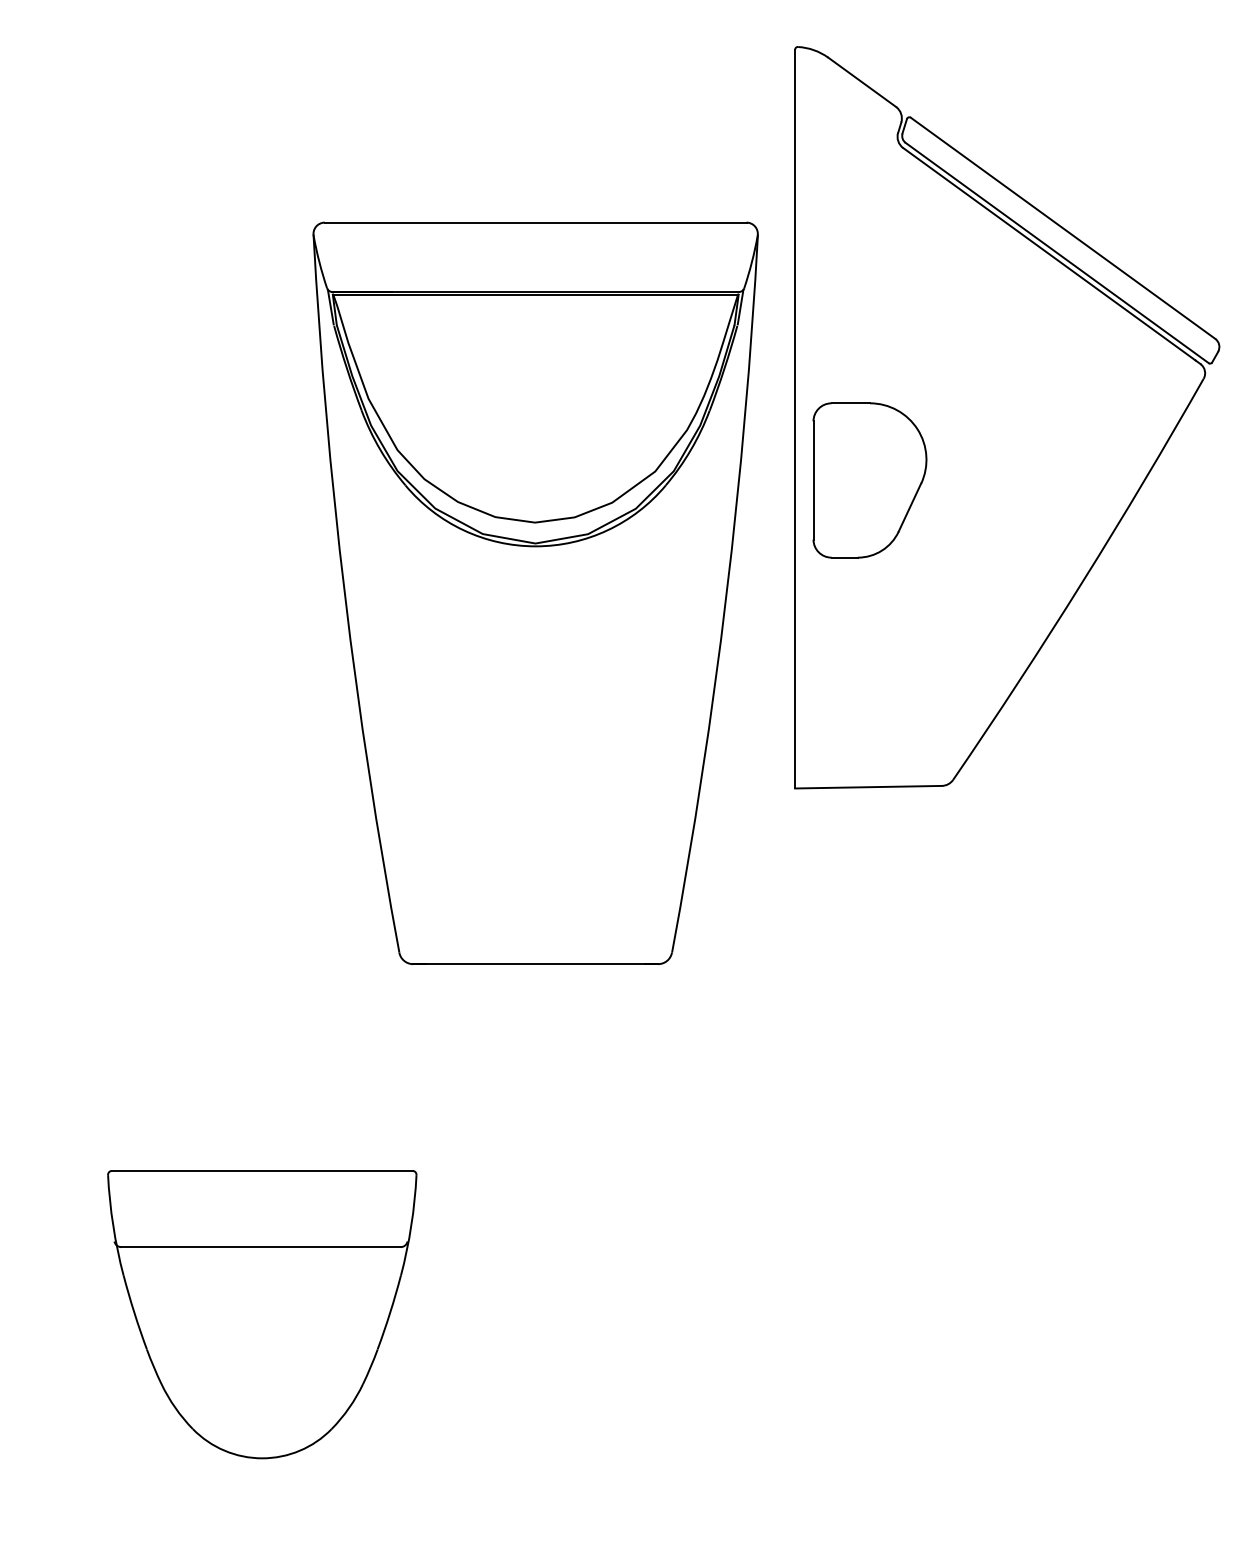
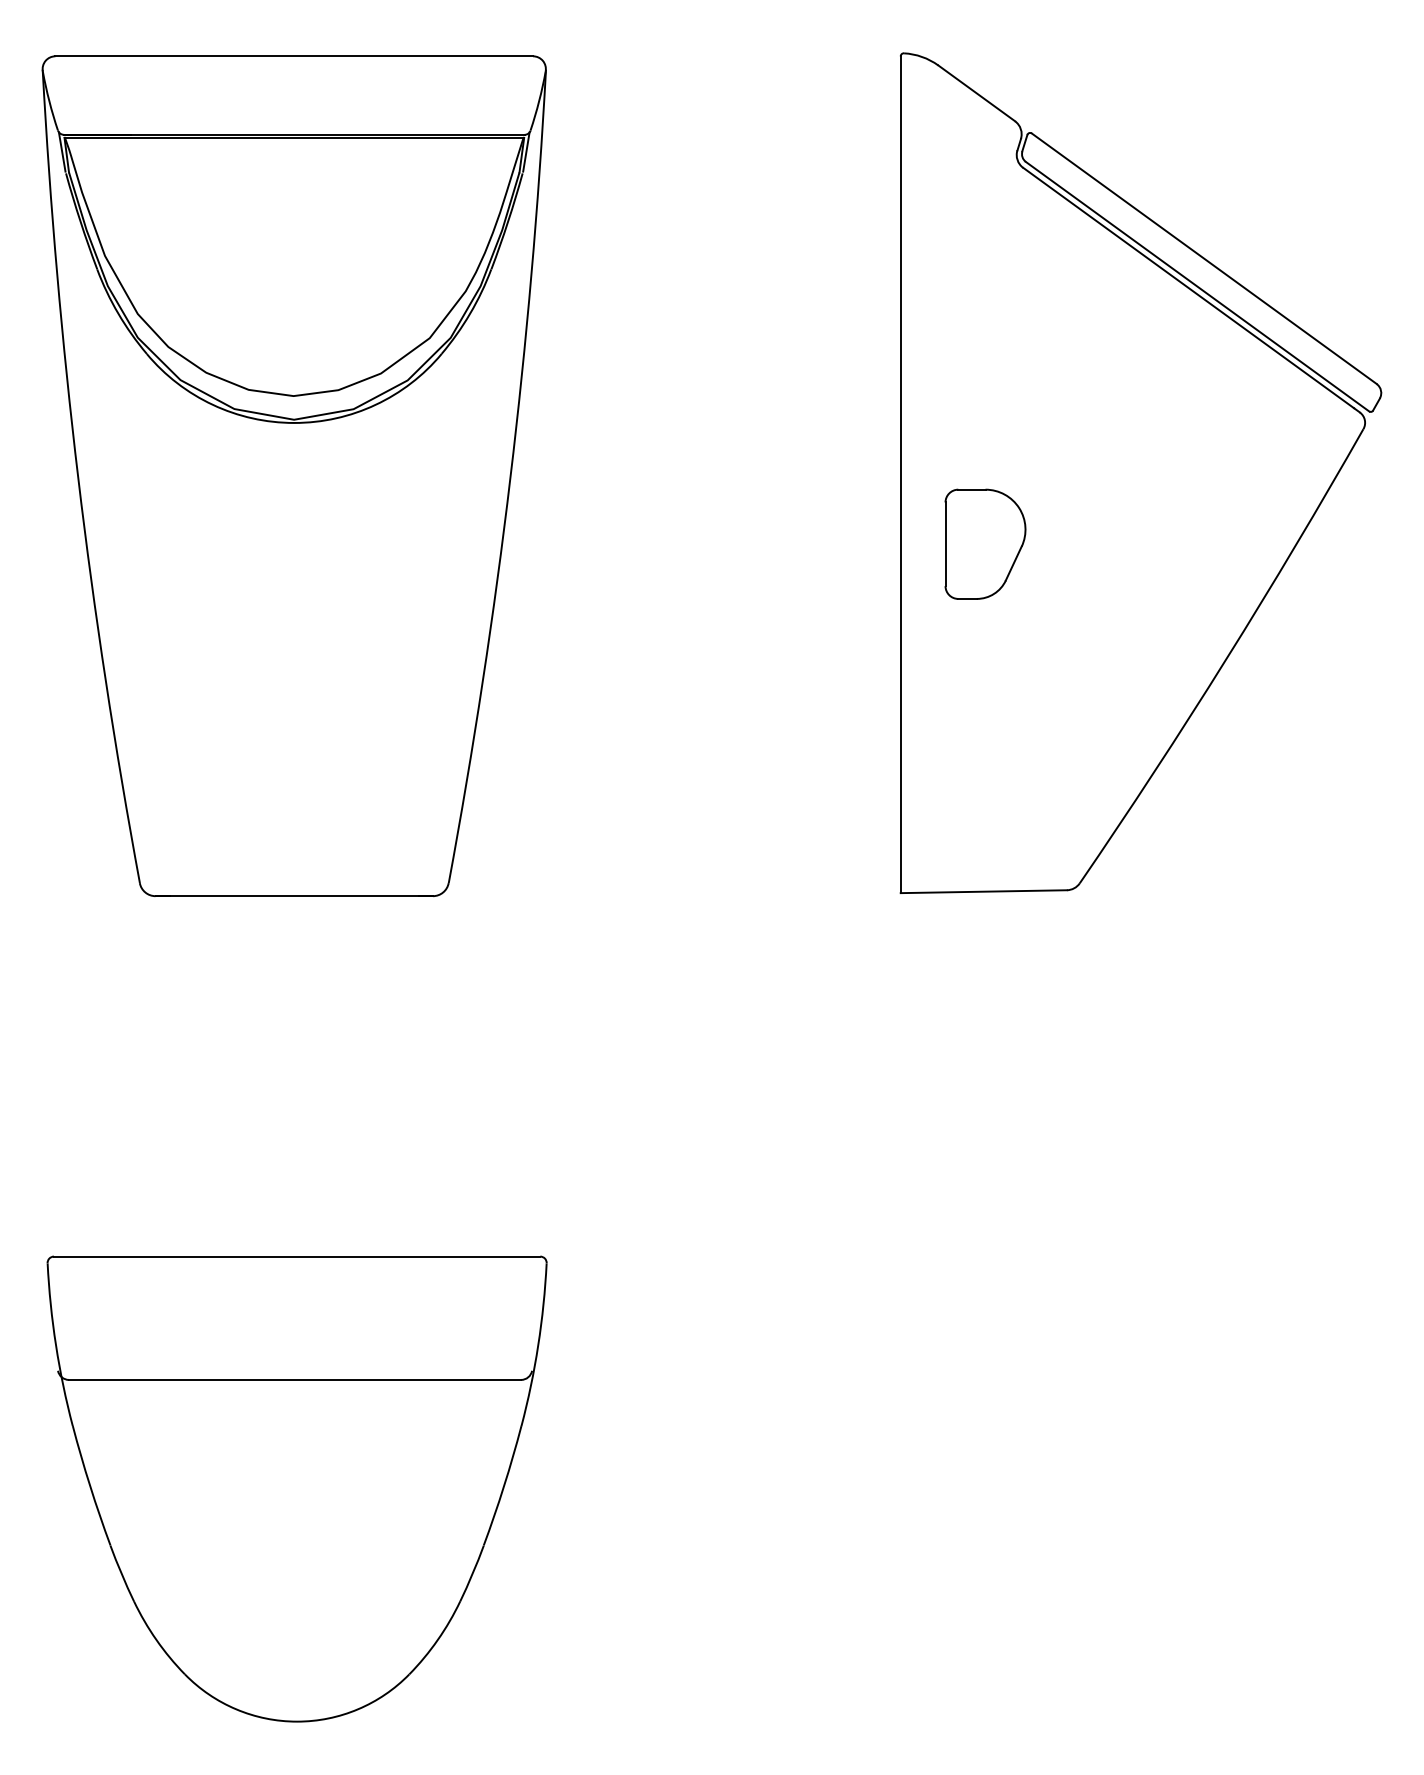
part: (869, 480) -> (984, 544), size x0.62
part: (535, 592) -> (294, 475), moved
part: (262, 1314) -> (297, 1488), size x1.43

